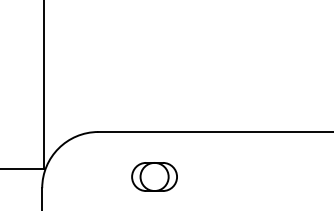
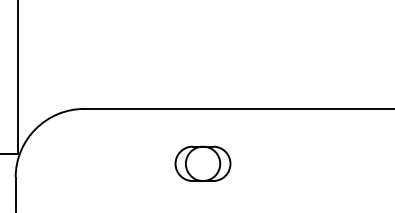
part: (154, 176) -> (202, 163), moved

